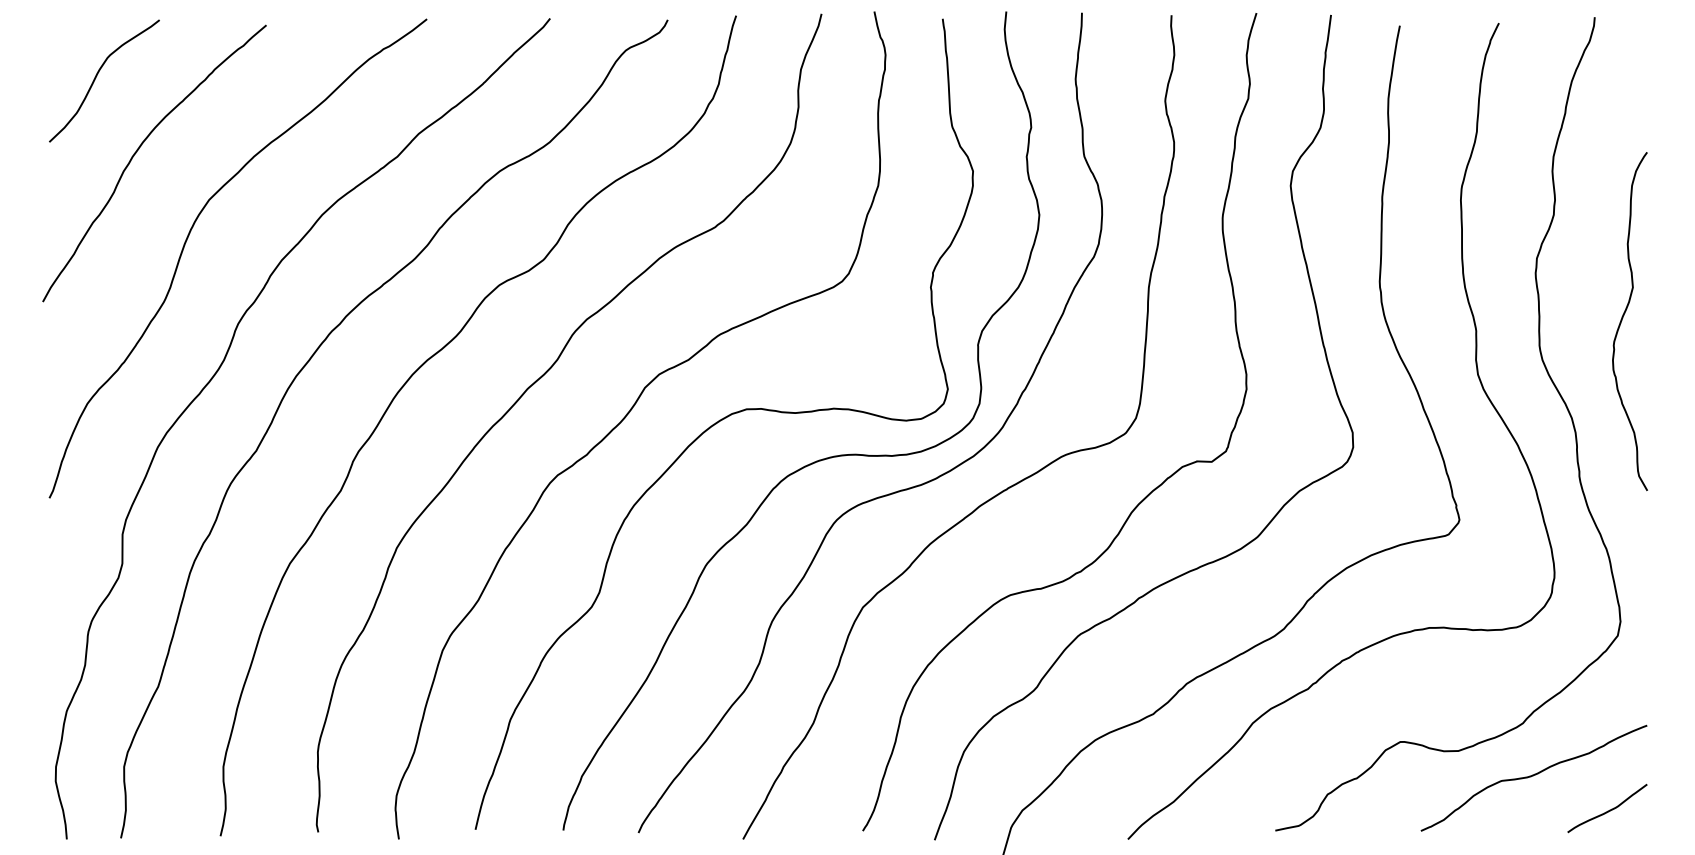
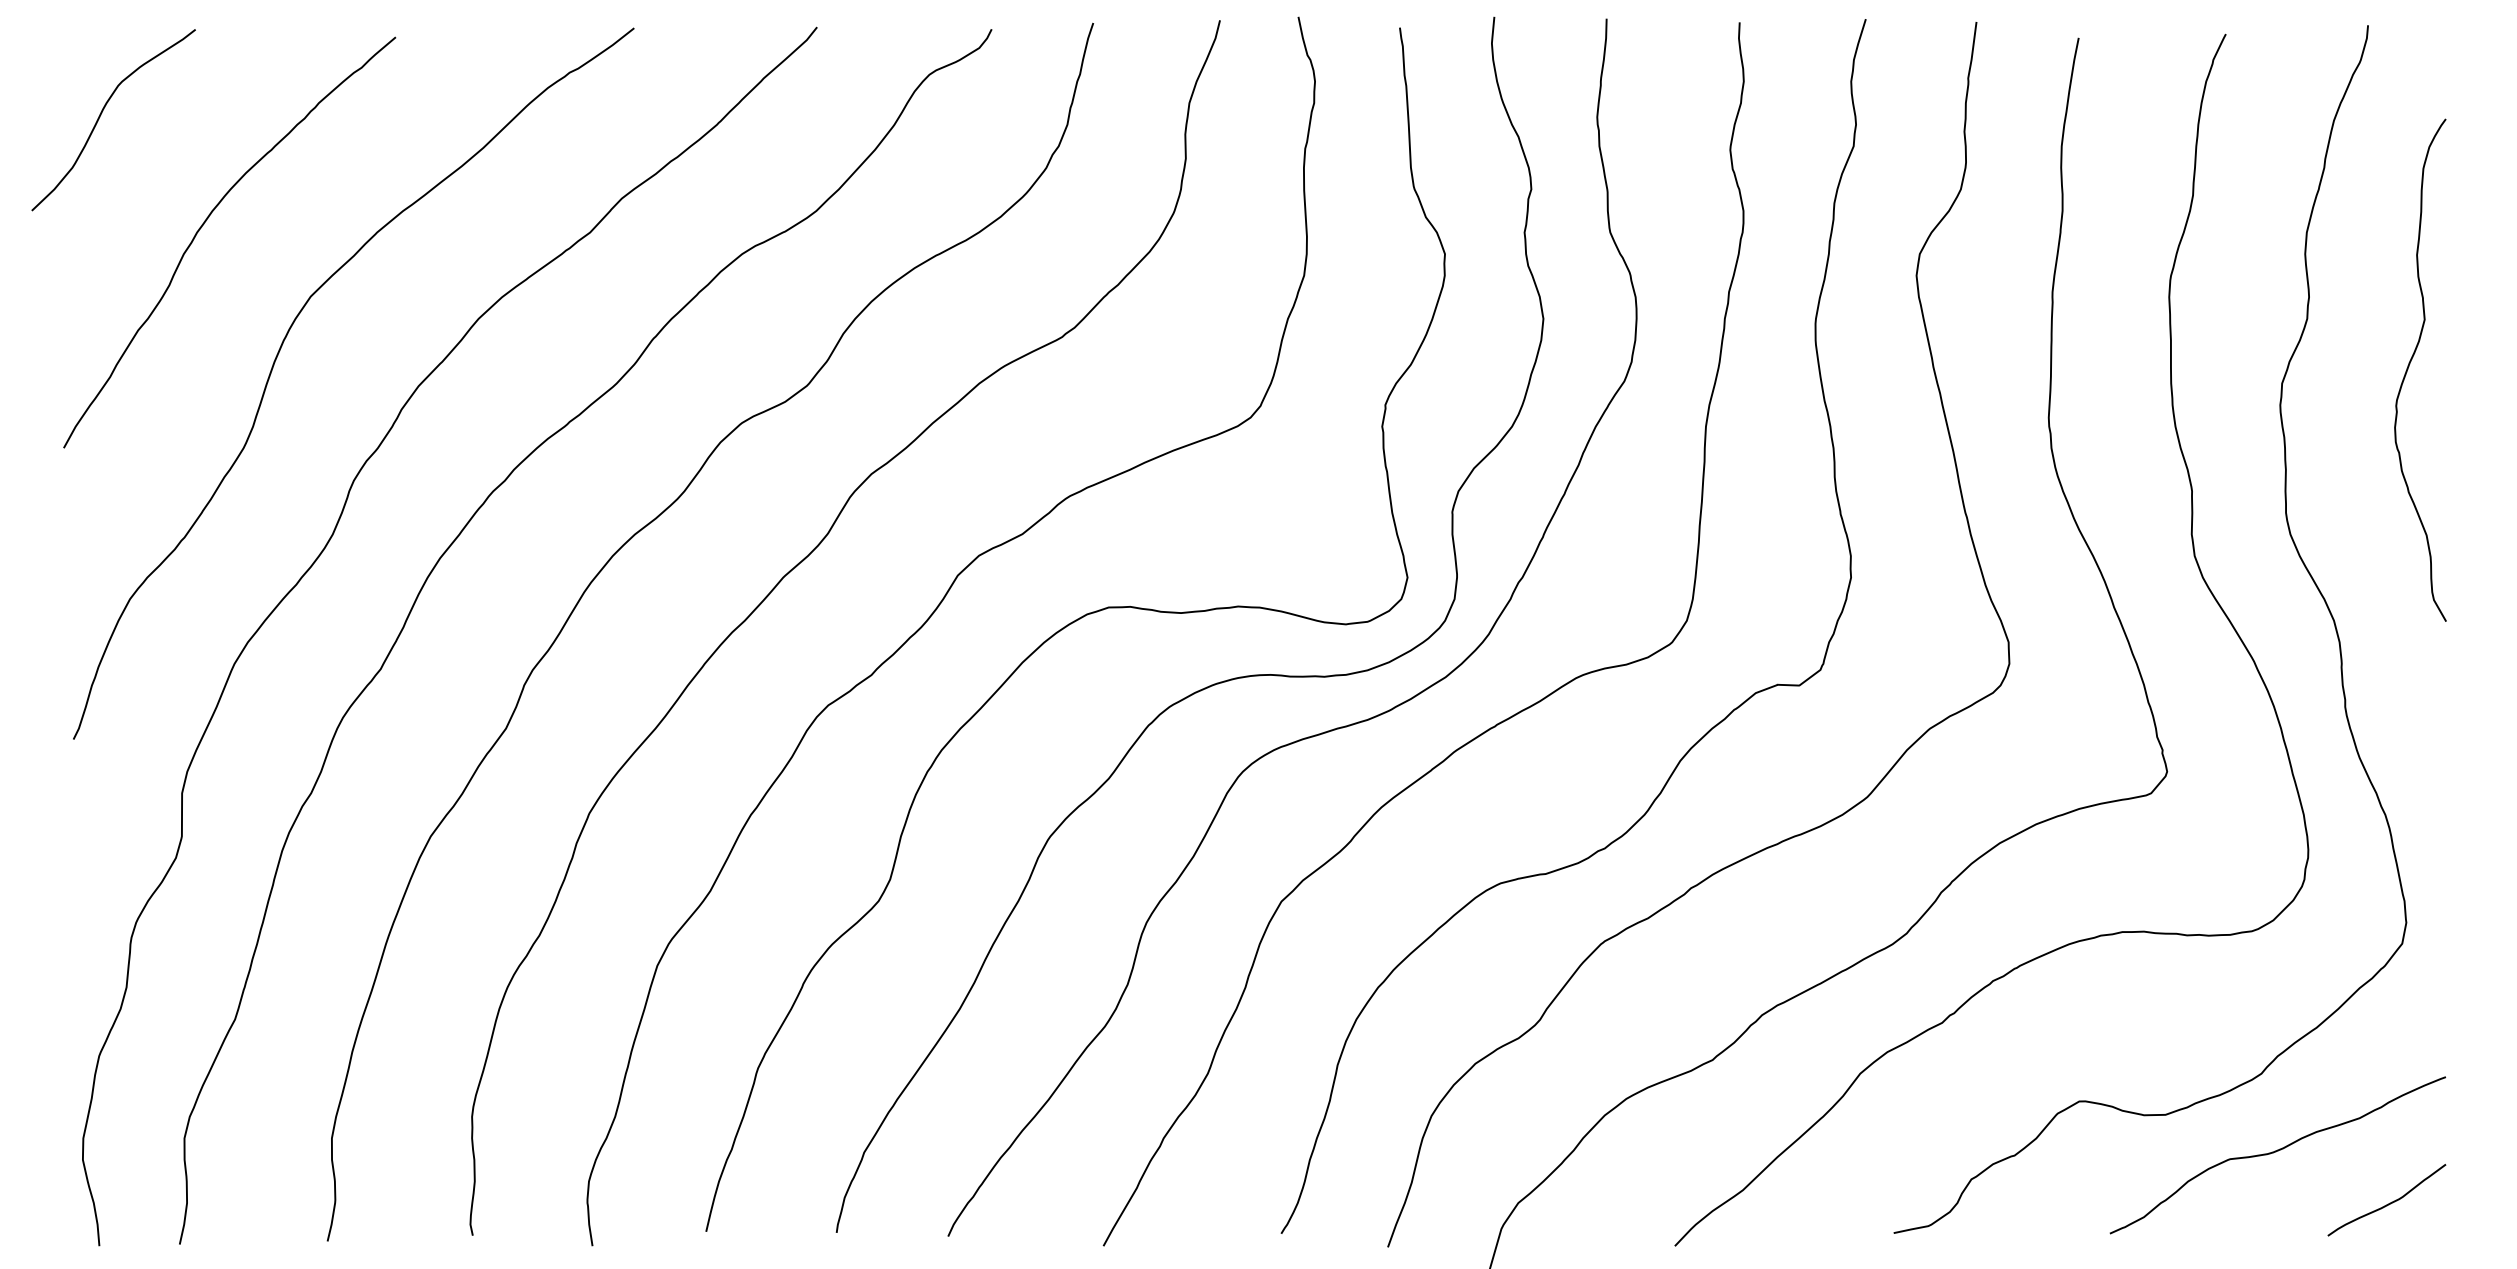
curve: (97, 76) -> (103, 113), moved
curve: (1623, 318) -> (2410, 365), moved

